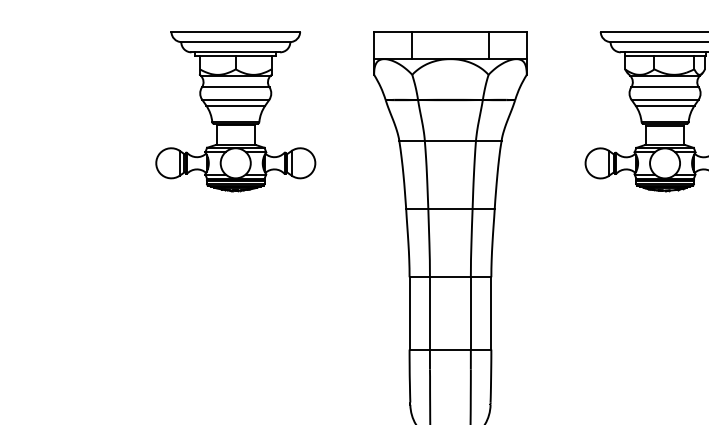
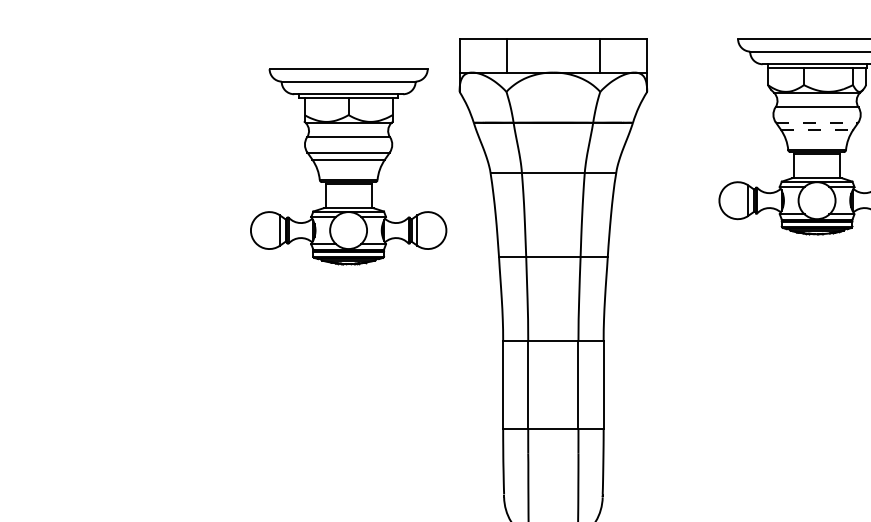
line: (665, 99) -> (817, 122), solid -> dashed
line: (665, 105) -> (817, 129), solid -> dashed
part: (235, 111) -> (348, 166), moved

